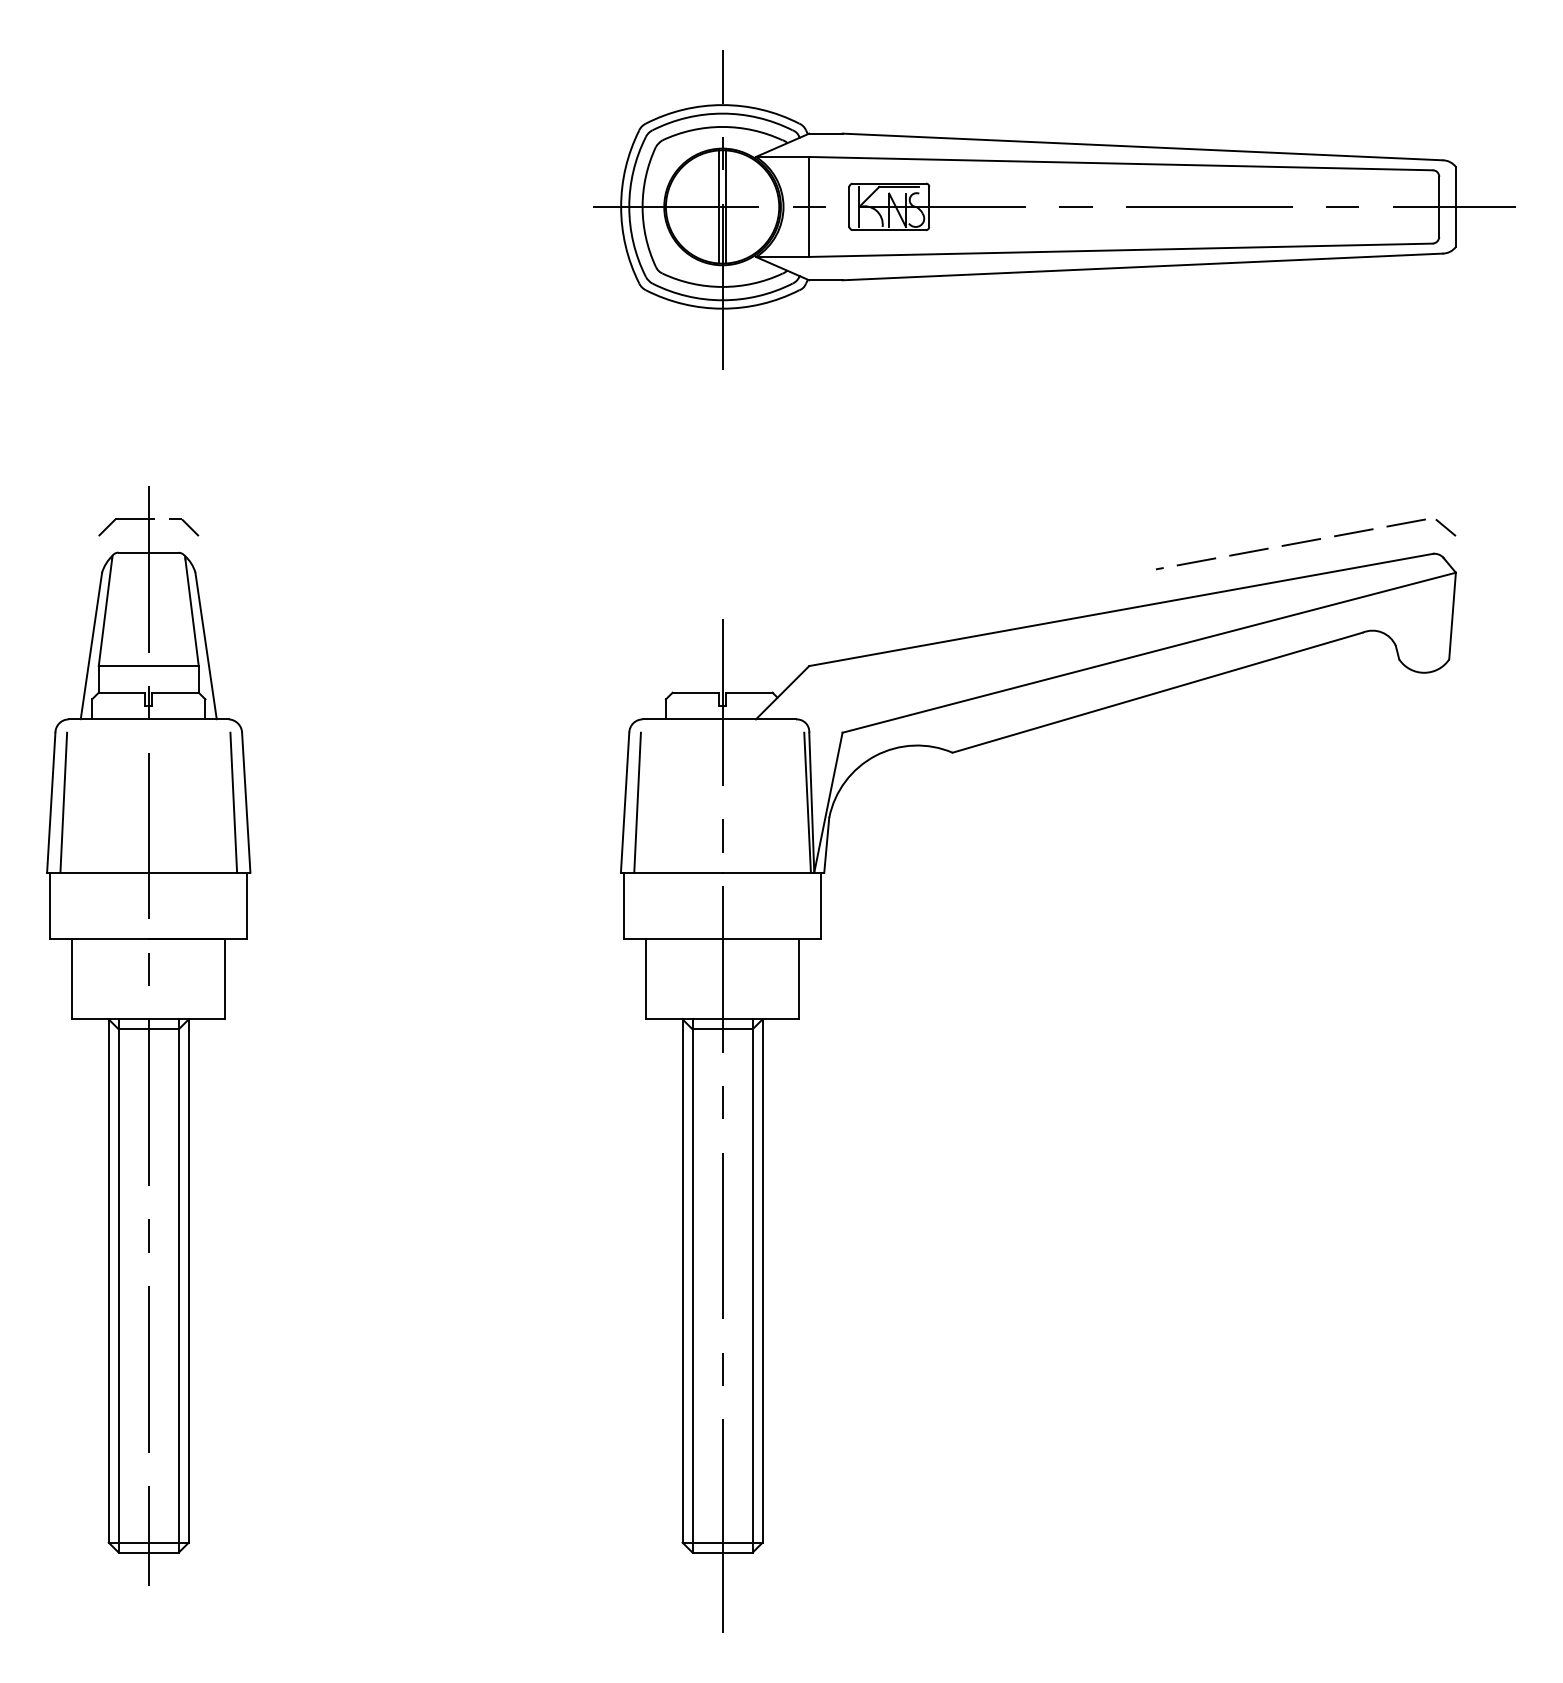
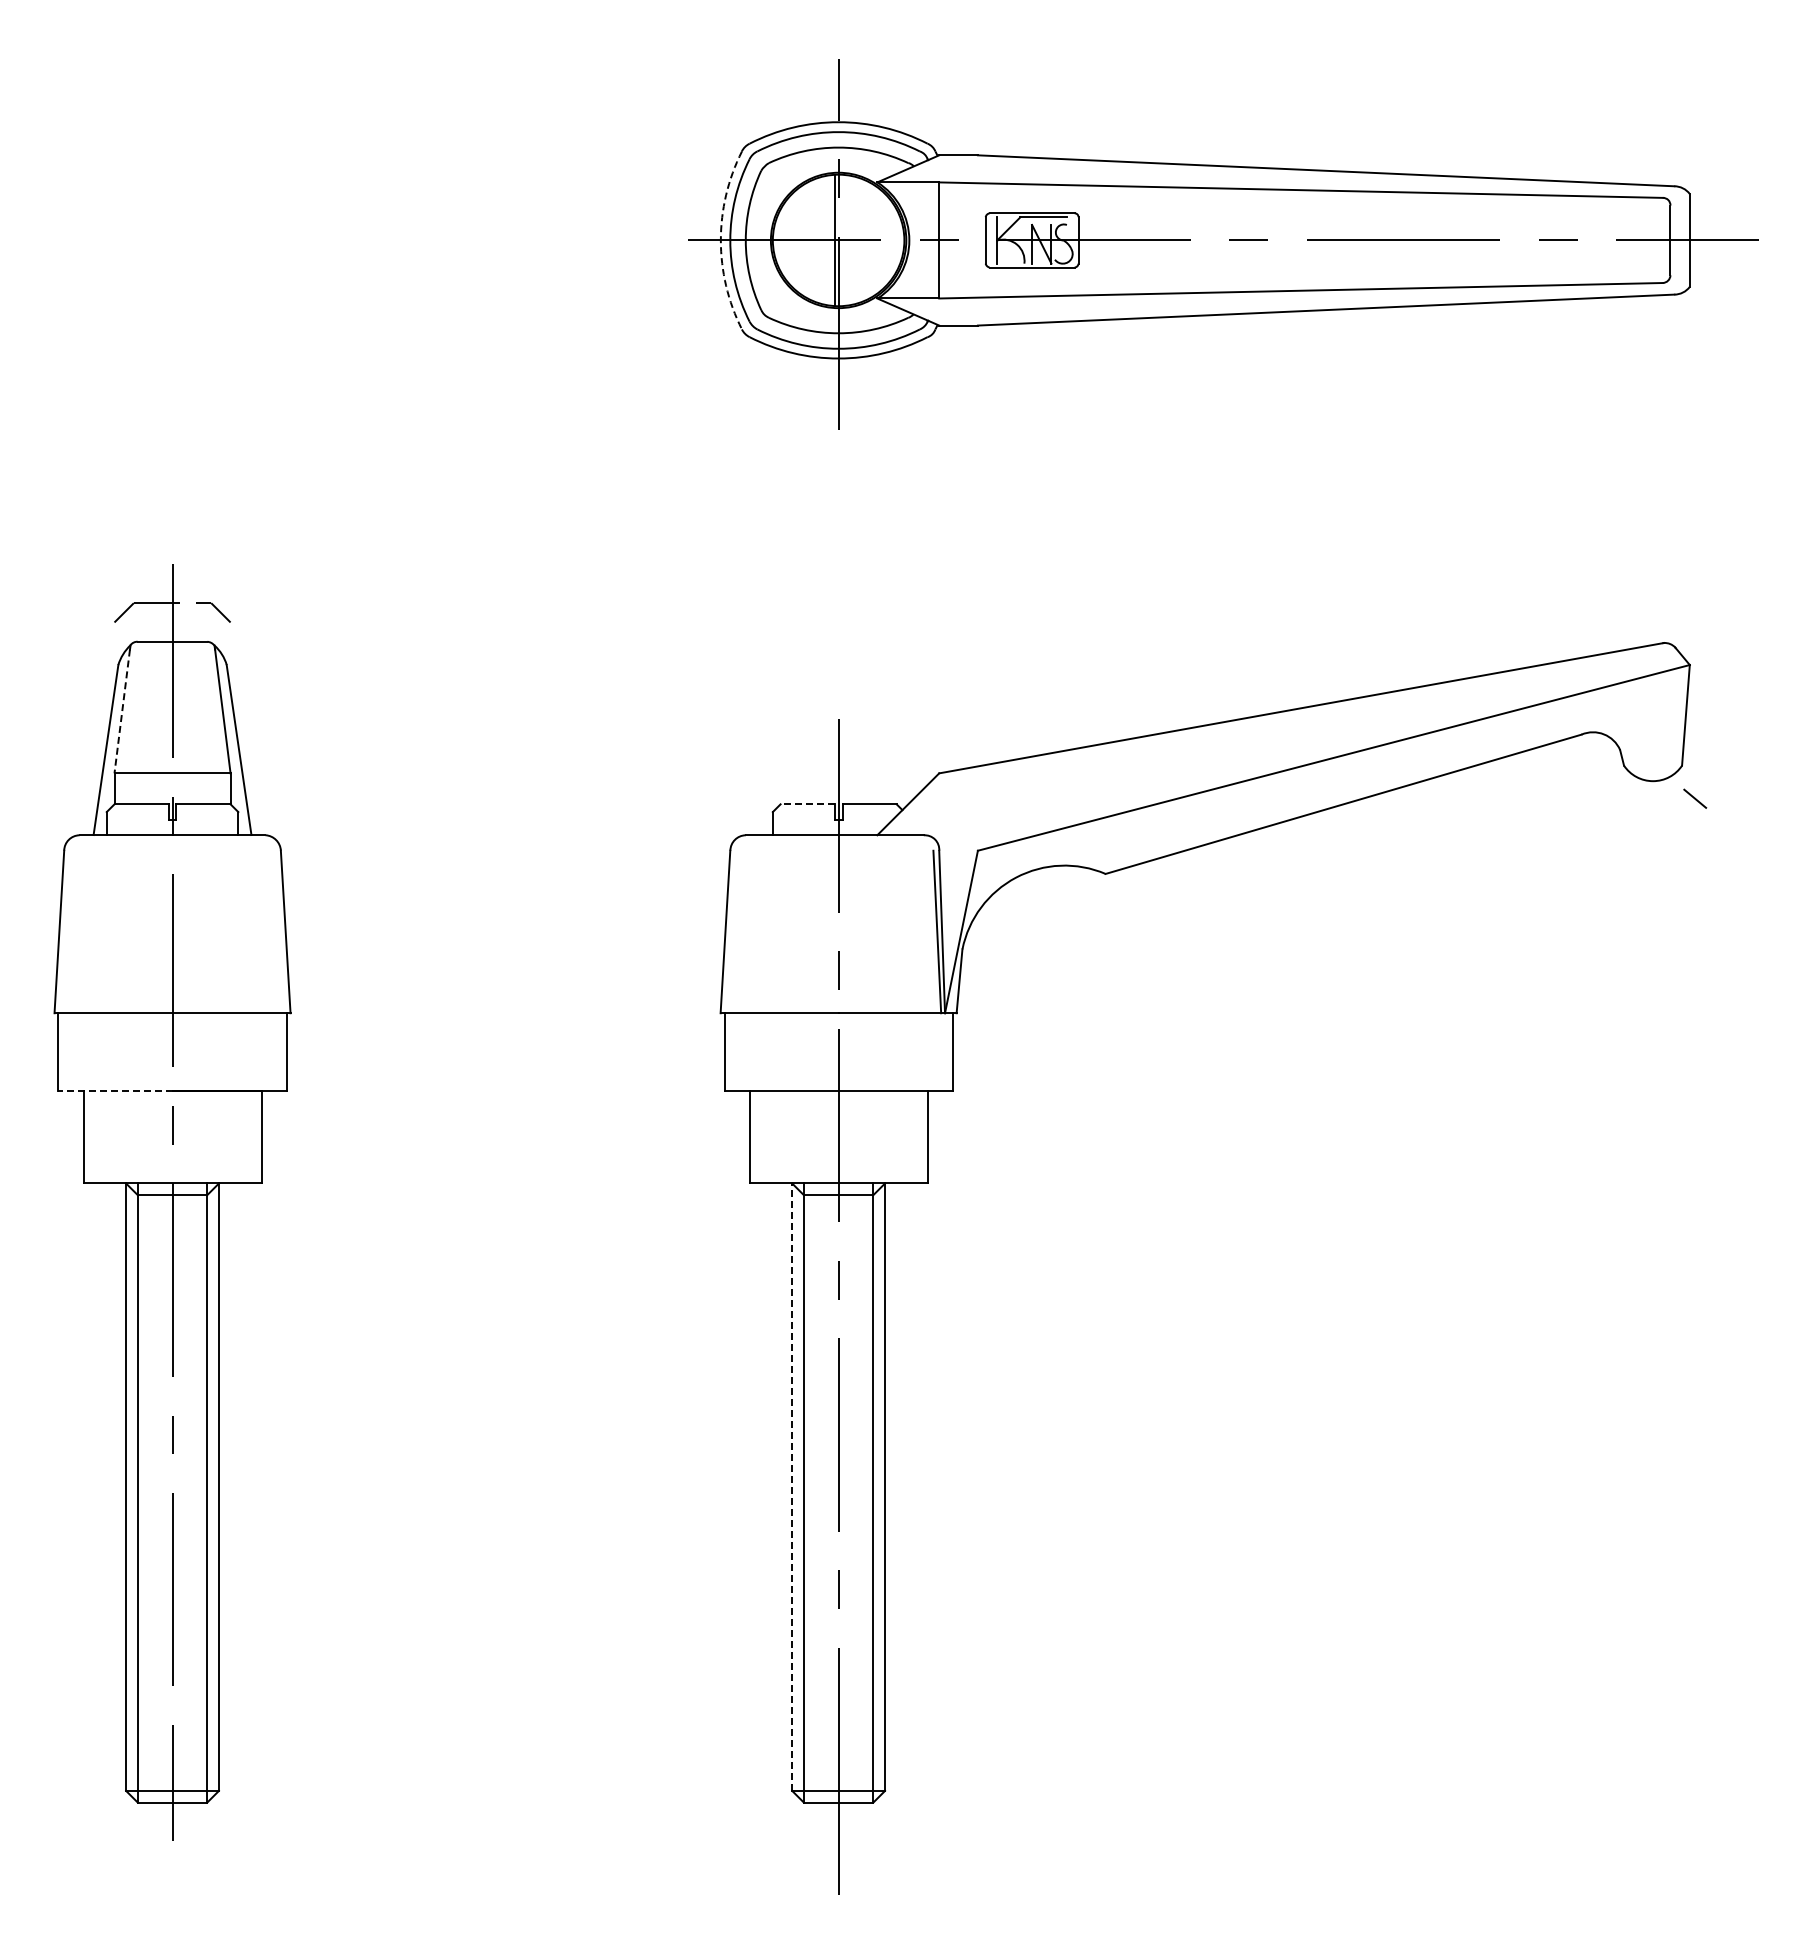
arc: (620, 207) -> (720, 240), solid -> dashed
line: (725, 207) -> (842, 240), removed
line: (1446, 527) -> (1695, 798), moved
line: (1290, 543) -> (1497, 631), removed
line: (105, 612) -> (122, 711), solid -> dashed
line: (695, 692) -> (807, 804), solid -> dashed
line: (63, 802) -> (73, 931), removed
line: (234, 802) -> (271, 931), removed
line: (637, 802) -> (739, 931), removed
line: (98, 939) -> (114, 1090), solid -> dashed
line: (682, 1281) -> (792, 1487), solid -> dashed

